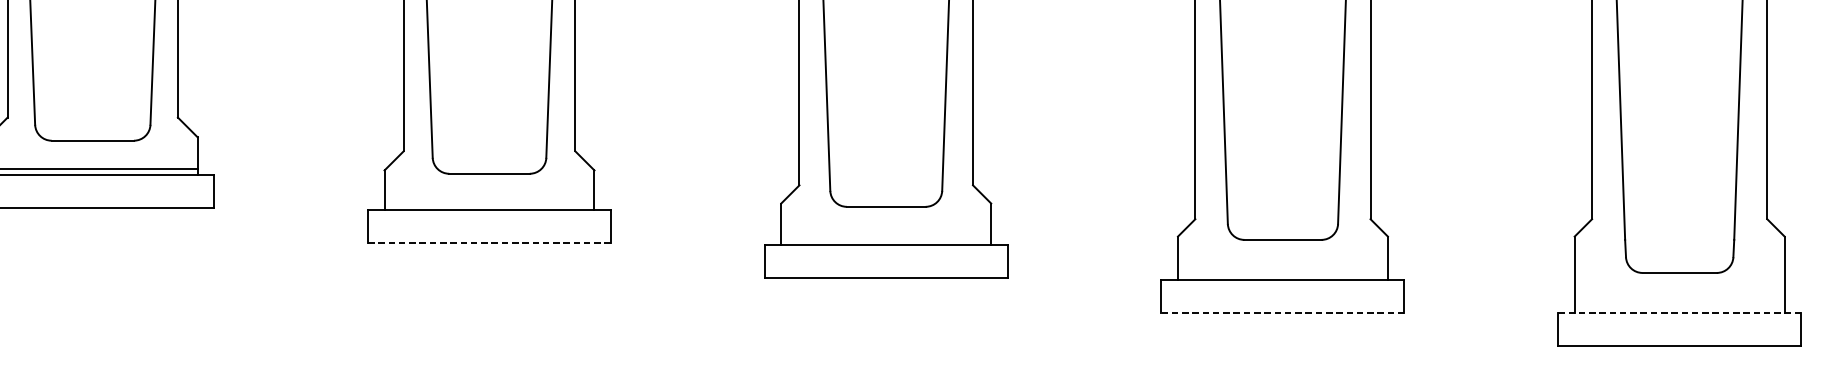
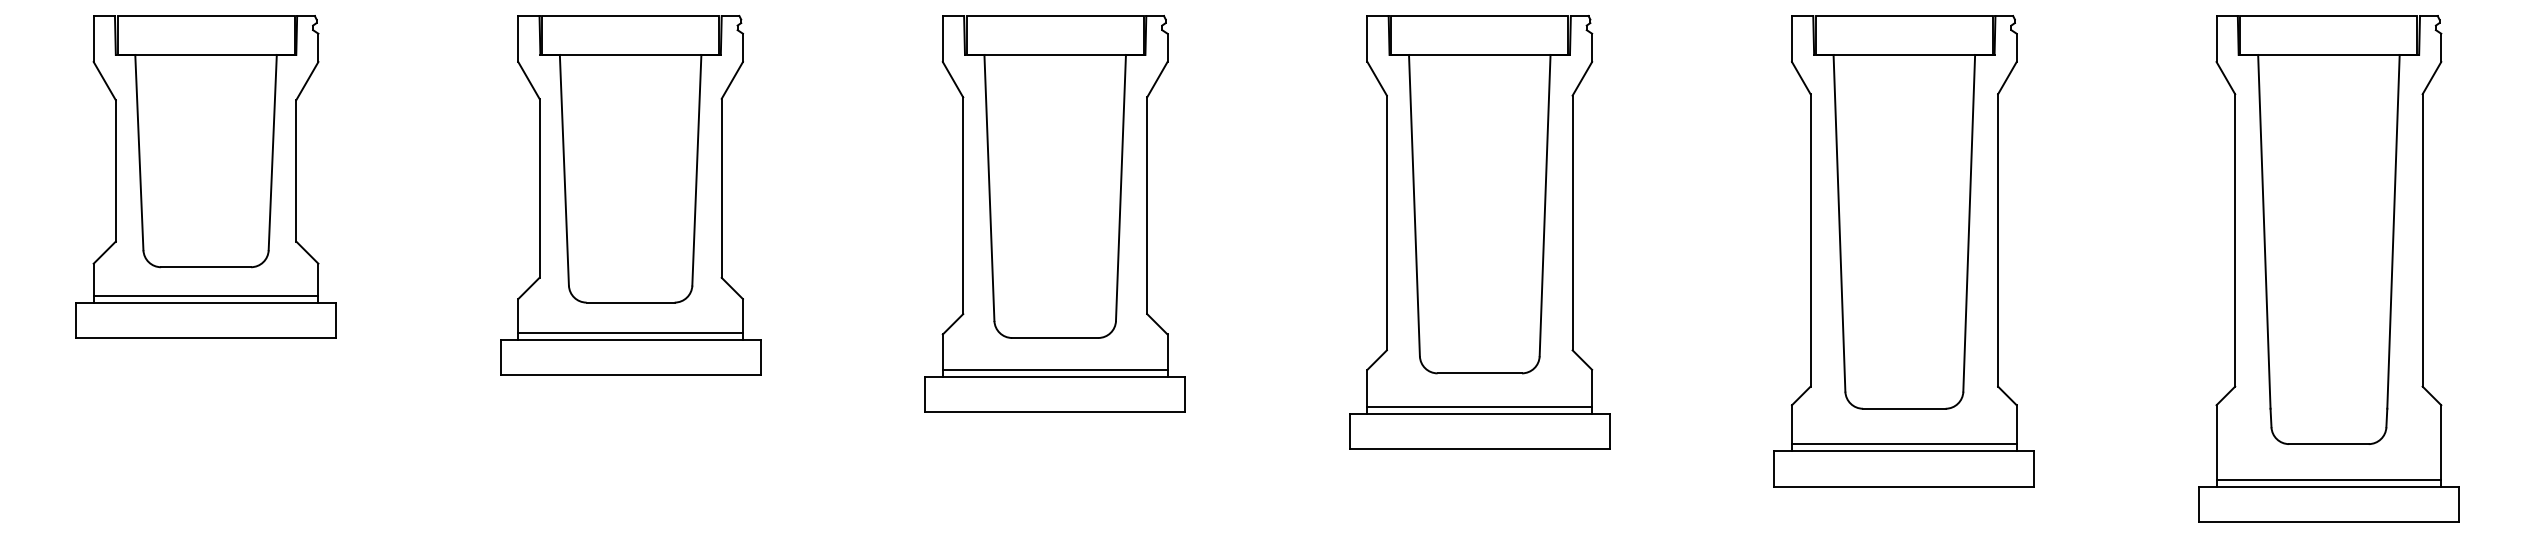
line: (488, 203) -> (1054, 369), added
line: (885, 237) -> (1479, 406), added
line: (488, 243) -> (1054, 412), dashed -> solid
line: (1283, 273) -> (1904, 444), added
line: (1679, 306) -> (2328, 479), added
line: (1282, 312) -> (1903, 486), dashed -> solid
line: (1679, 312) -> (2328, 486), dashed -> solid

